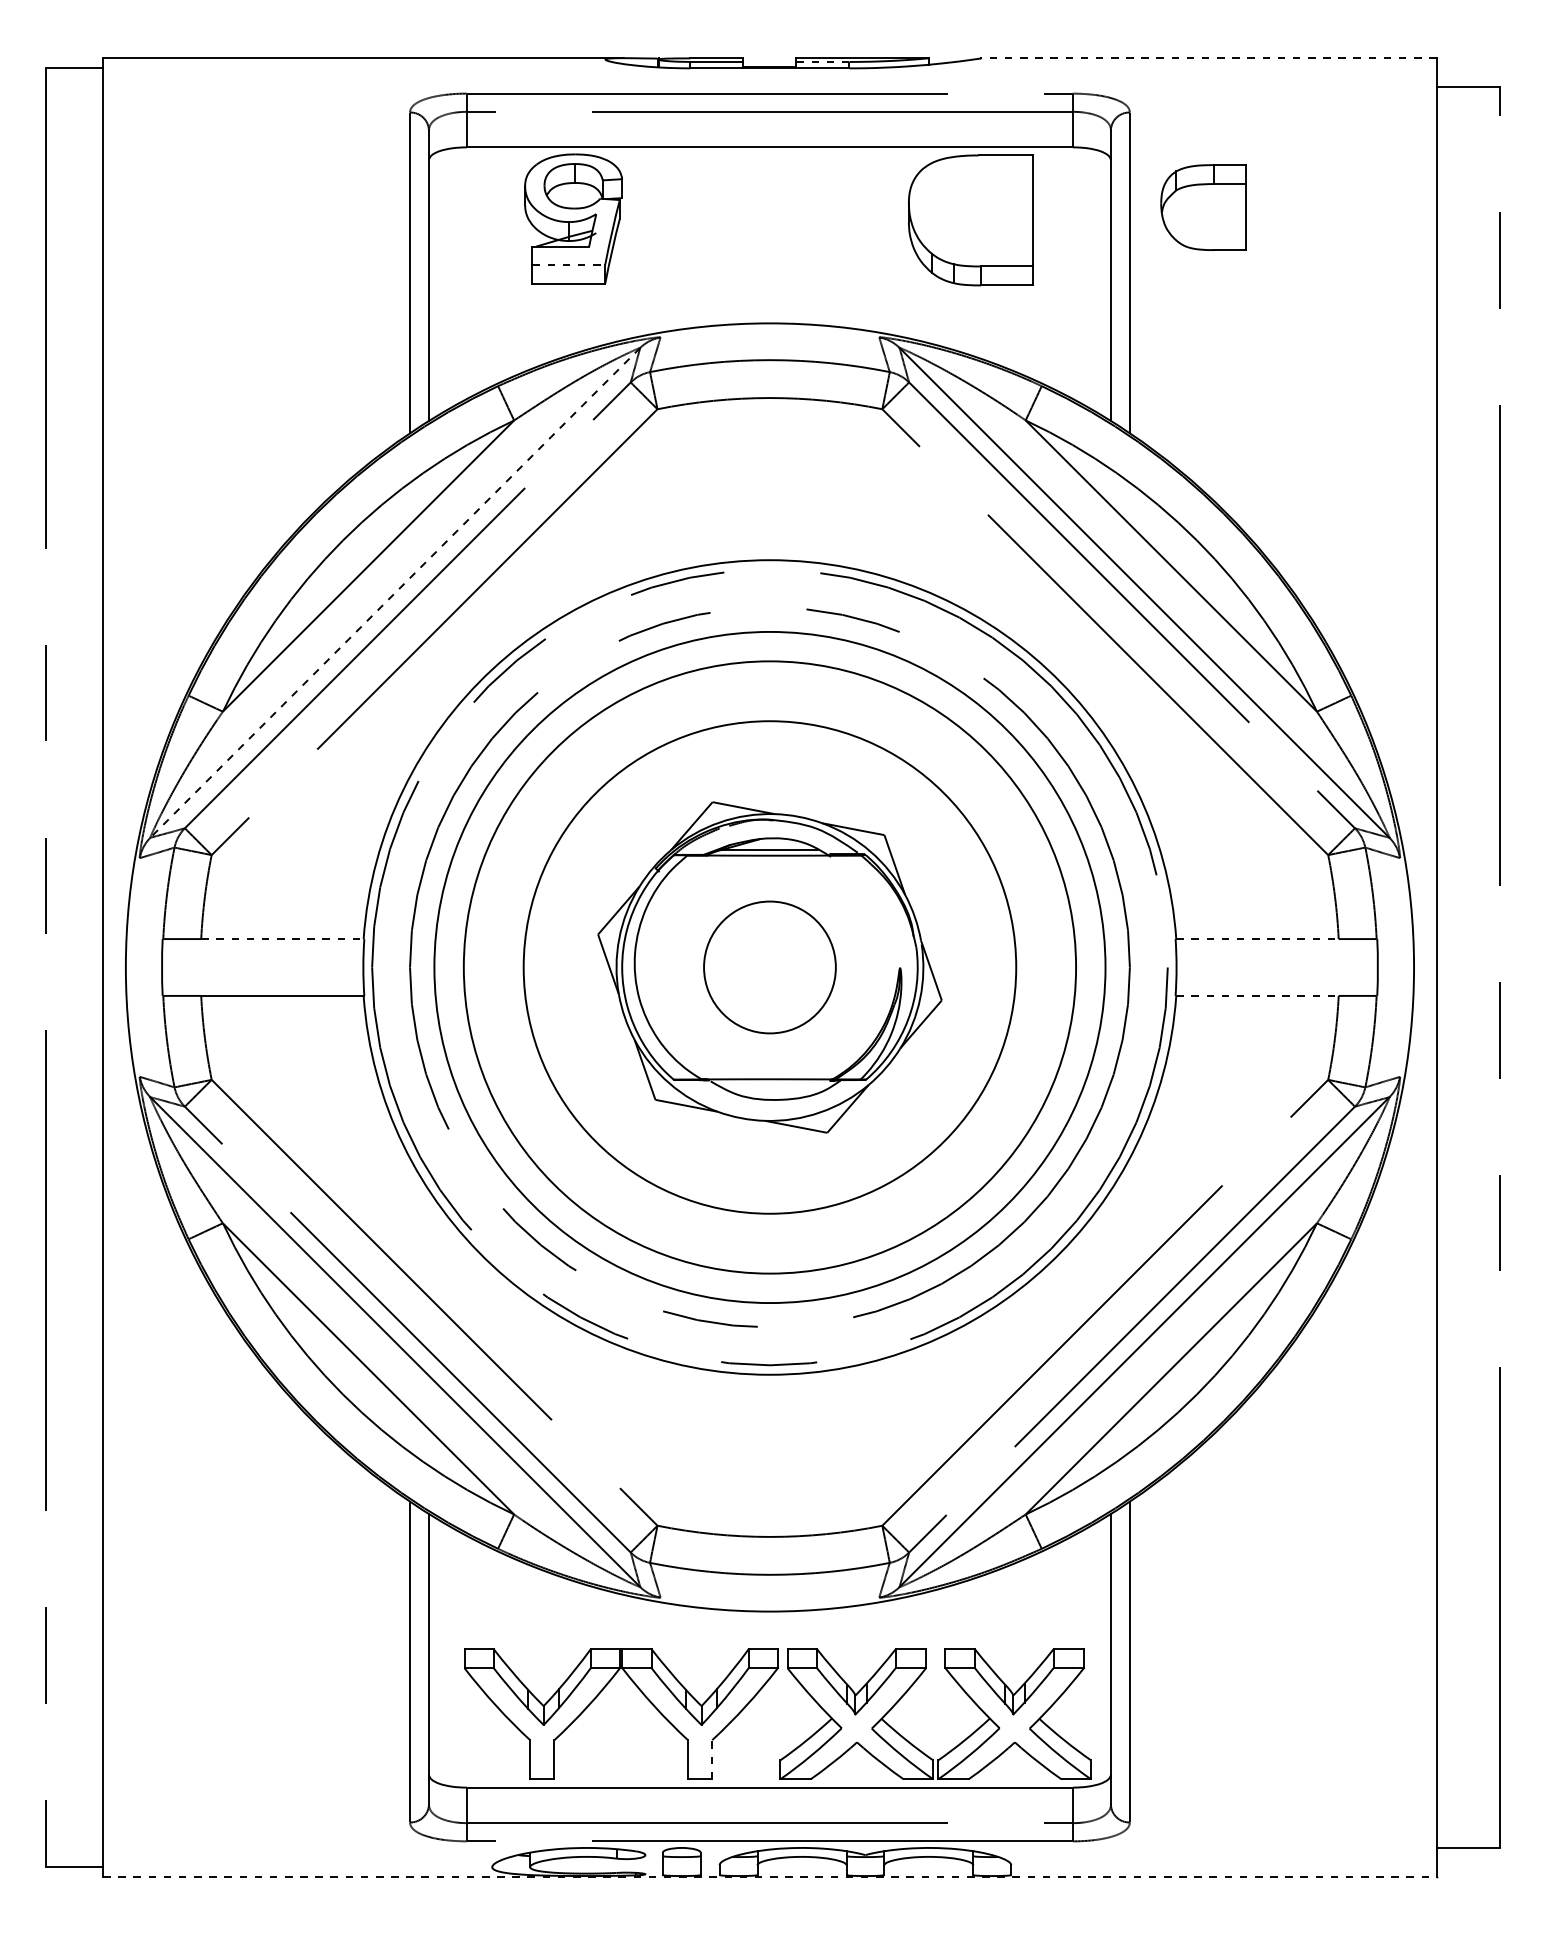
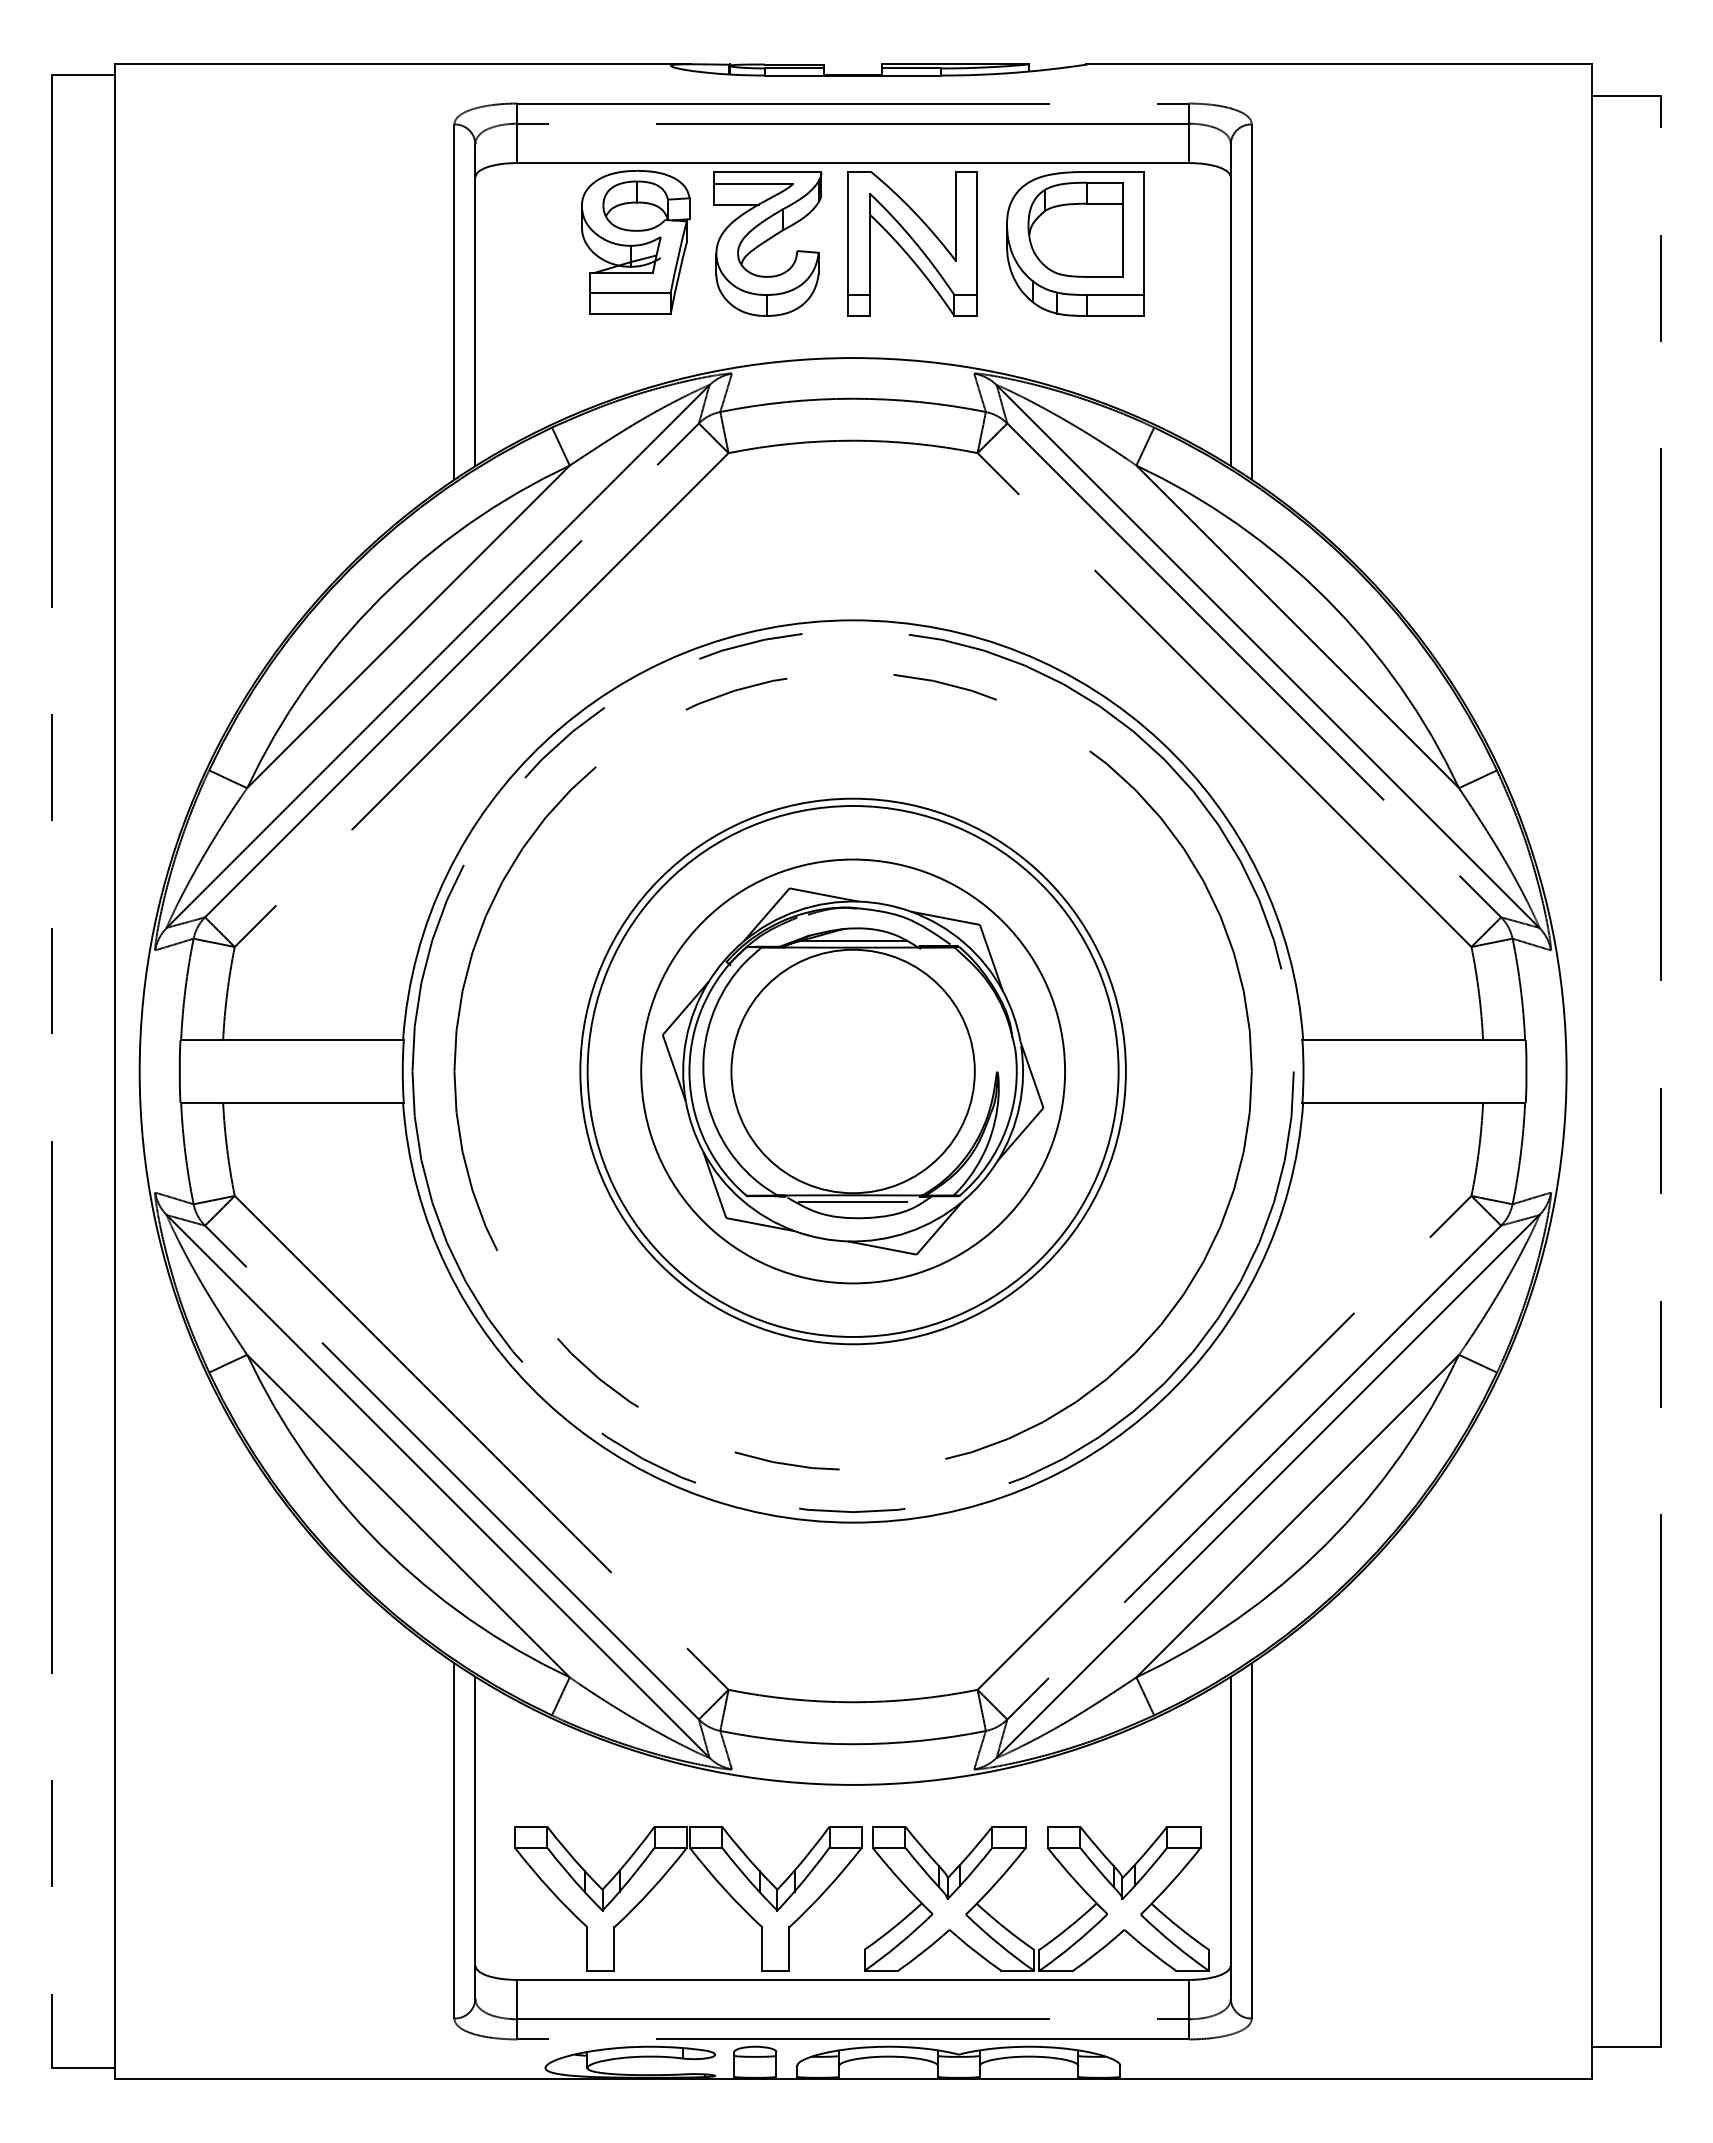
line: (1208, 58) -> (1338, 64), dashed -> solid
line: (822, 61) -> (911, 68), dashed -> solid
part: (1203, 207) -> (1075, 229), moved
part: (692, 219) -> (767, 243), added
part: (823, 219) -> (912, 243), added
line: (568, 264) -> (630, 292), dashed -> solid
line: (395, 592) -> (438, 656), dashed -> solid
line: (282, 939) -> (313, 1040), dashed -> solid
line: (1257, 939) -> (1393, 1040), dashed -> solid
circle: (769, 967) -> (852, 1071), size x0.71
circle: (769, 967) -> (852, 1071), size x1.67
circle: (770, 967) -> (853, 1071), size x0.62
line: (1257, 995) -> (1393, 1102), dashed -> solid
line: (770, 1084) -> (853, 1201), added
line: (712, 1760) -> (789, 1949), dashed -> solid
line: (770, 1876) -> (853, 2078), dashed -> solid

